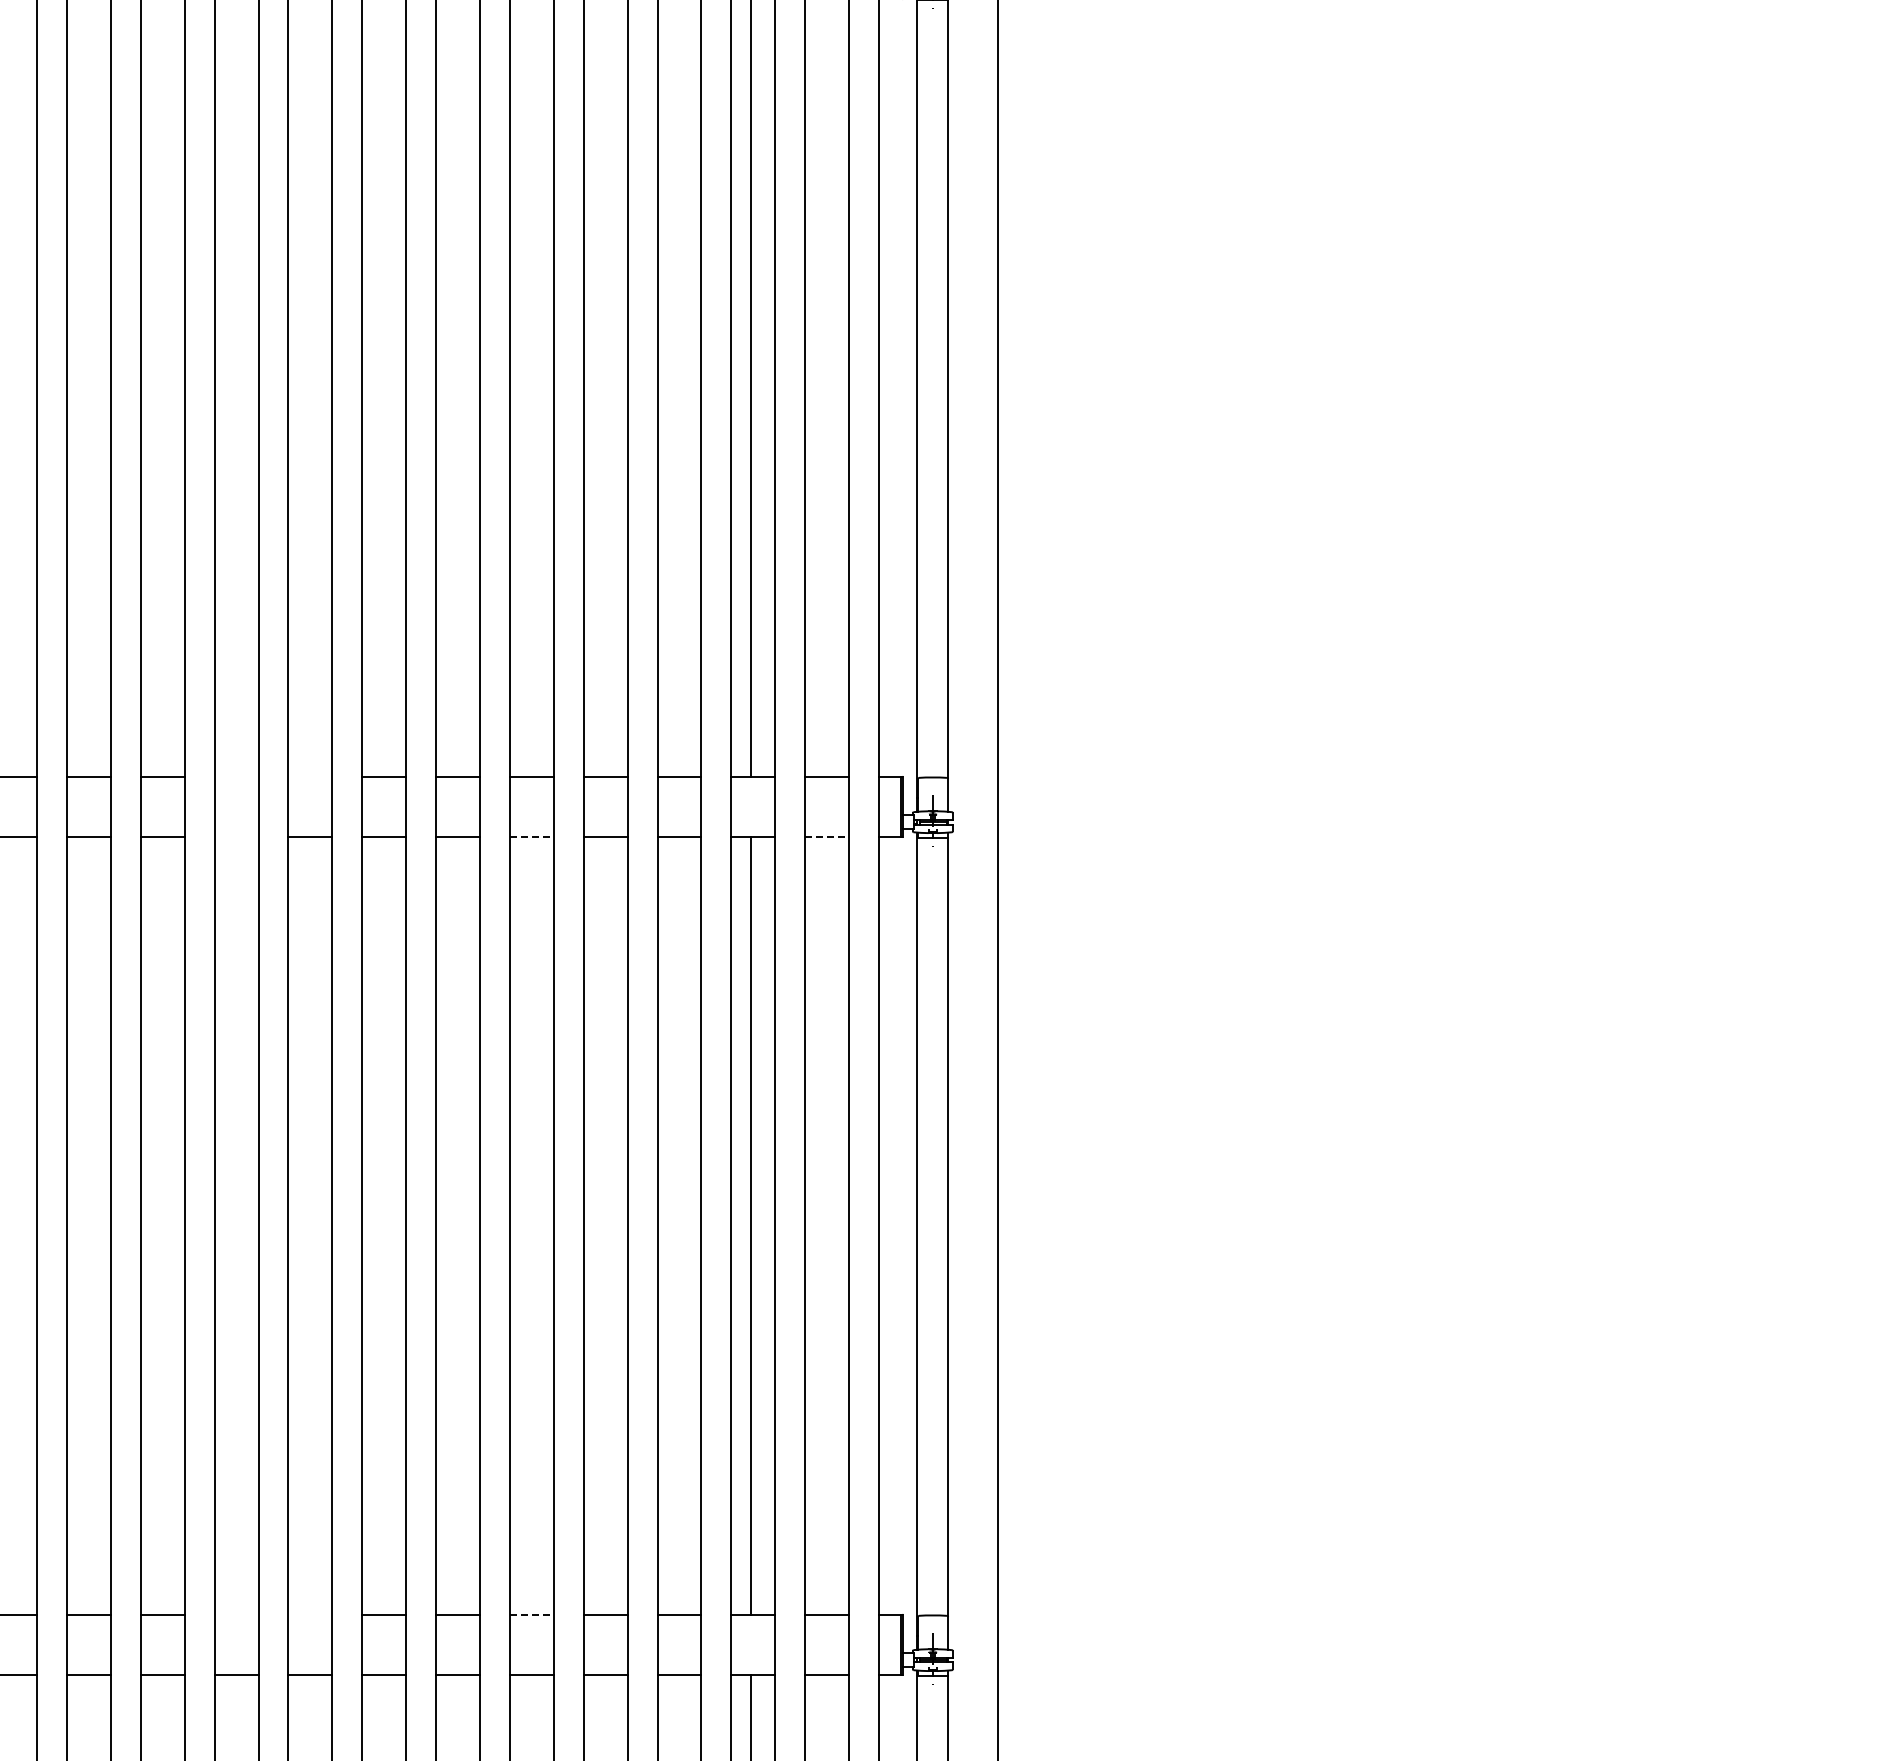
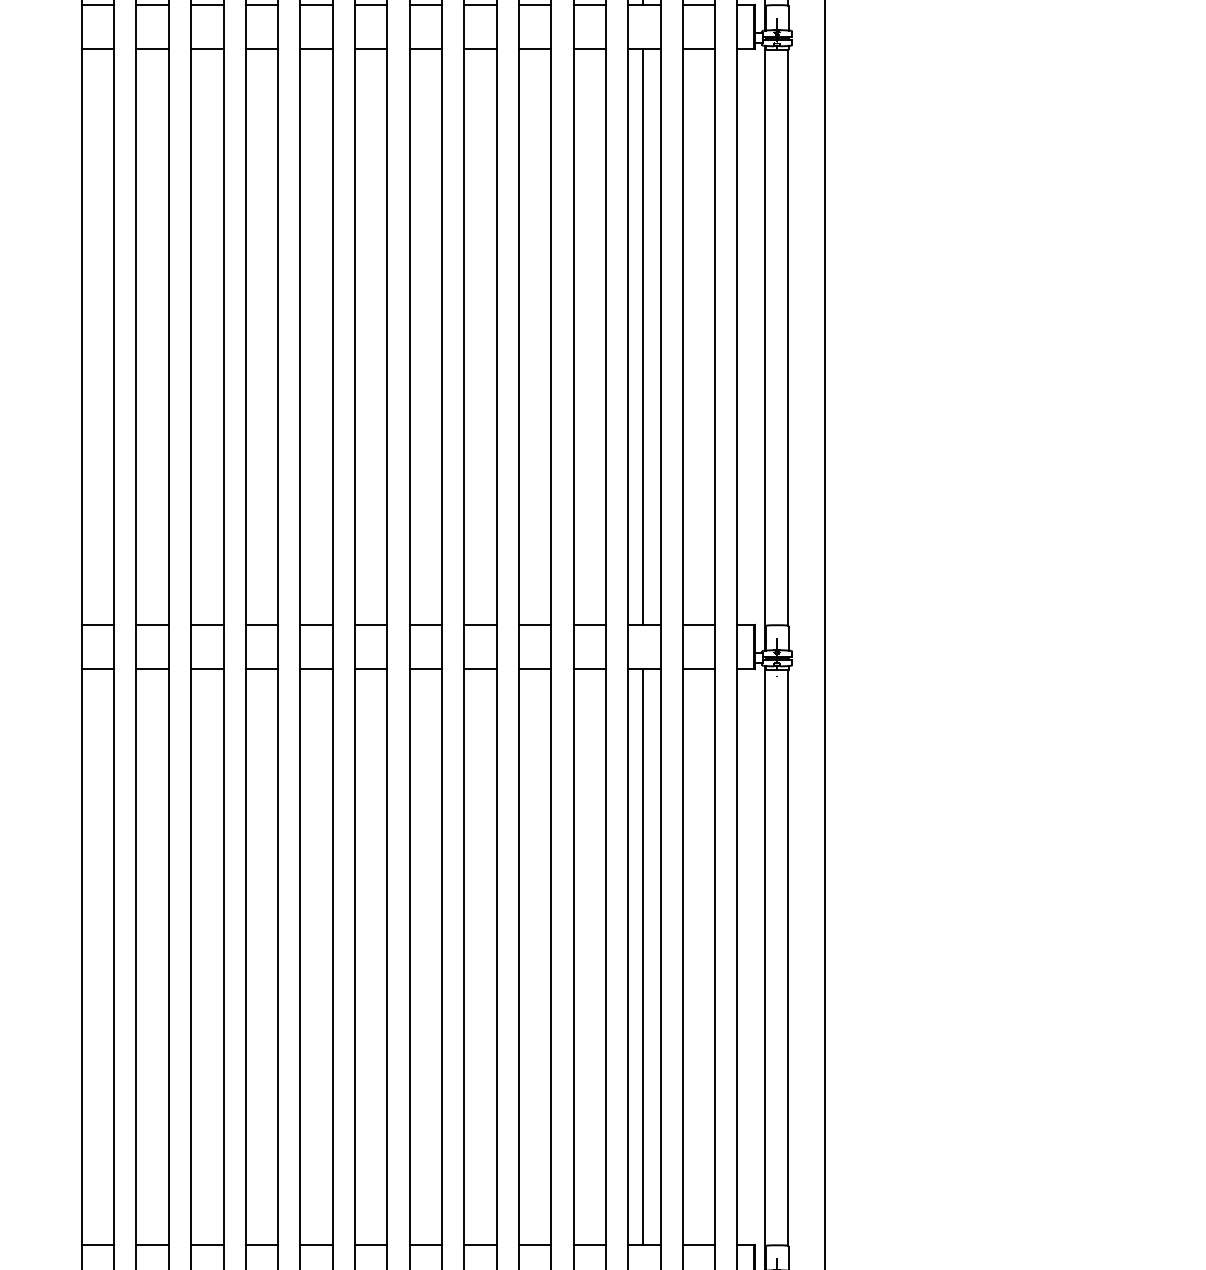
line: (236, 777) -> (261, 625), added
line: (310, 777) -> (316, 625), added
line: (236, 836) -> (261, 668), added
line: (531, 836) -> (480, 668), dashed -> solid
line: (827, 836) -> (699, 668), dashed -> solid
line: (236, 1614) -> (261, 1244), added
line: (310, 1614) -> (316, 1244), added
line: (531, 1614) -> (480, 1244), dashed -> solid

